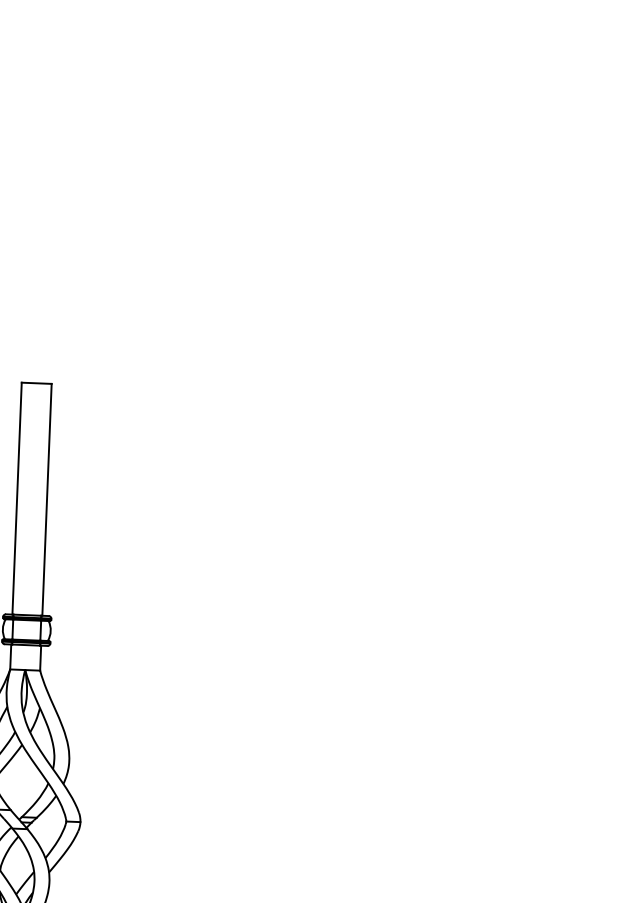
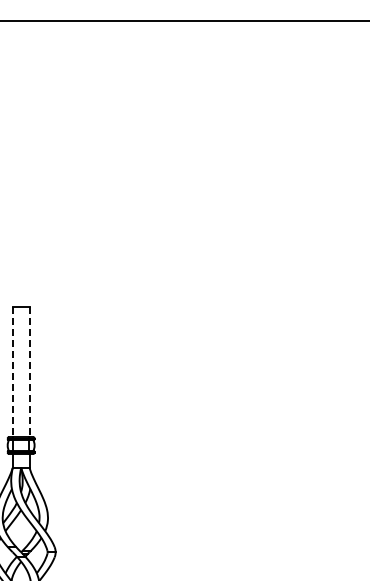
line: (16, 499) -> (12, 372), solid -> dashed
line: (46, 501) -> (29, 372), solid -> dashed

